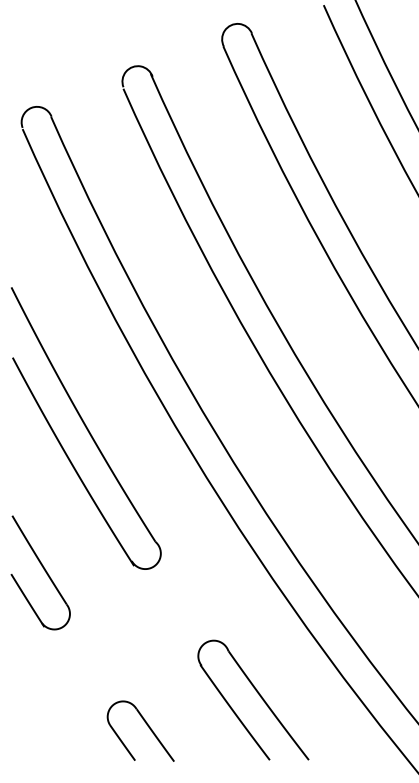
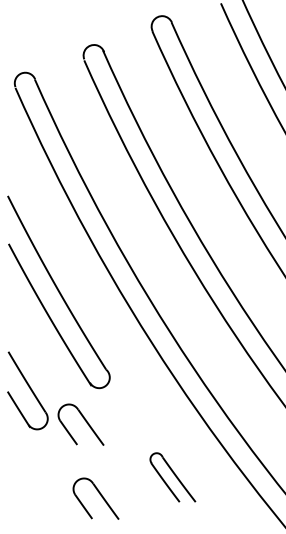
part: (117, 622) -> (80, 424), added
part: (252, 699) -> (172, 477), size x0.6

